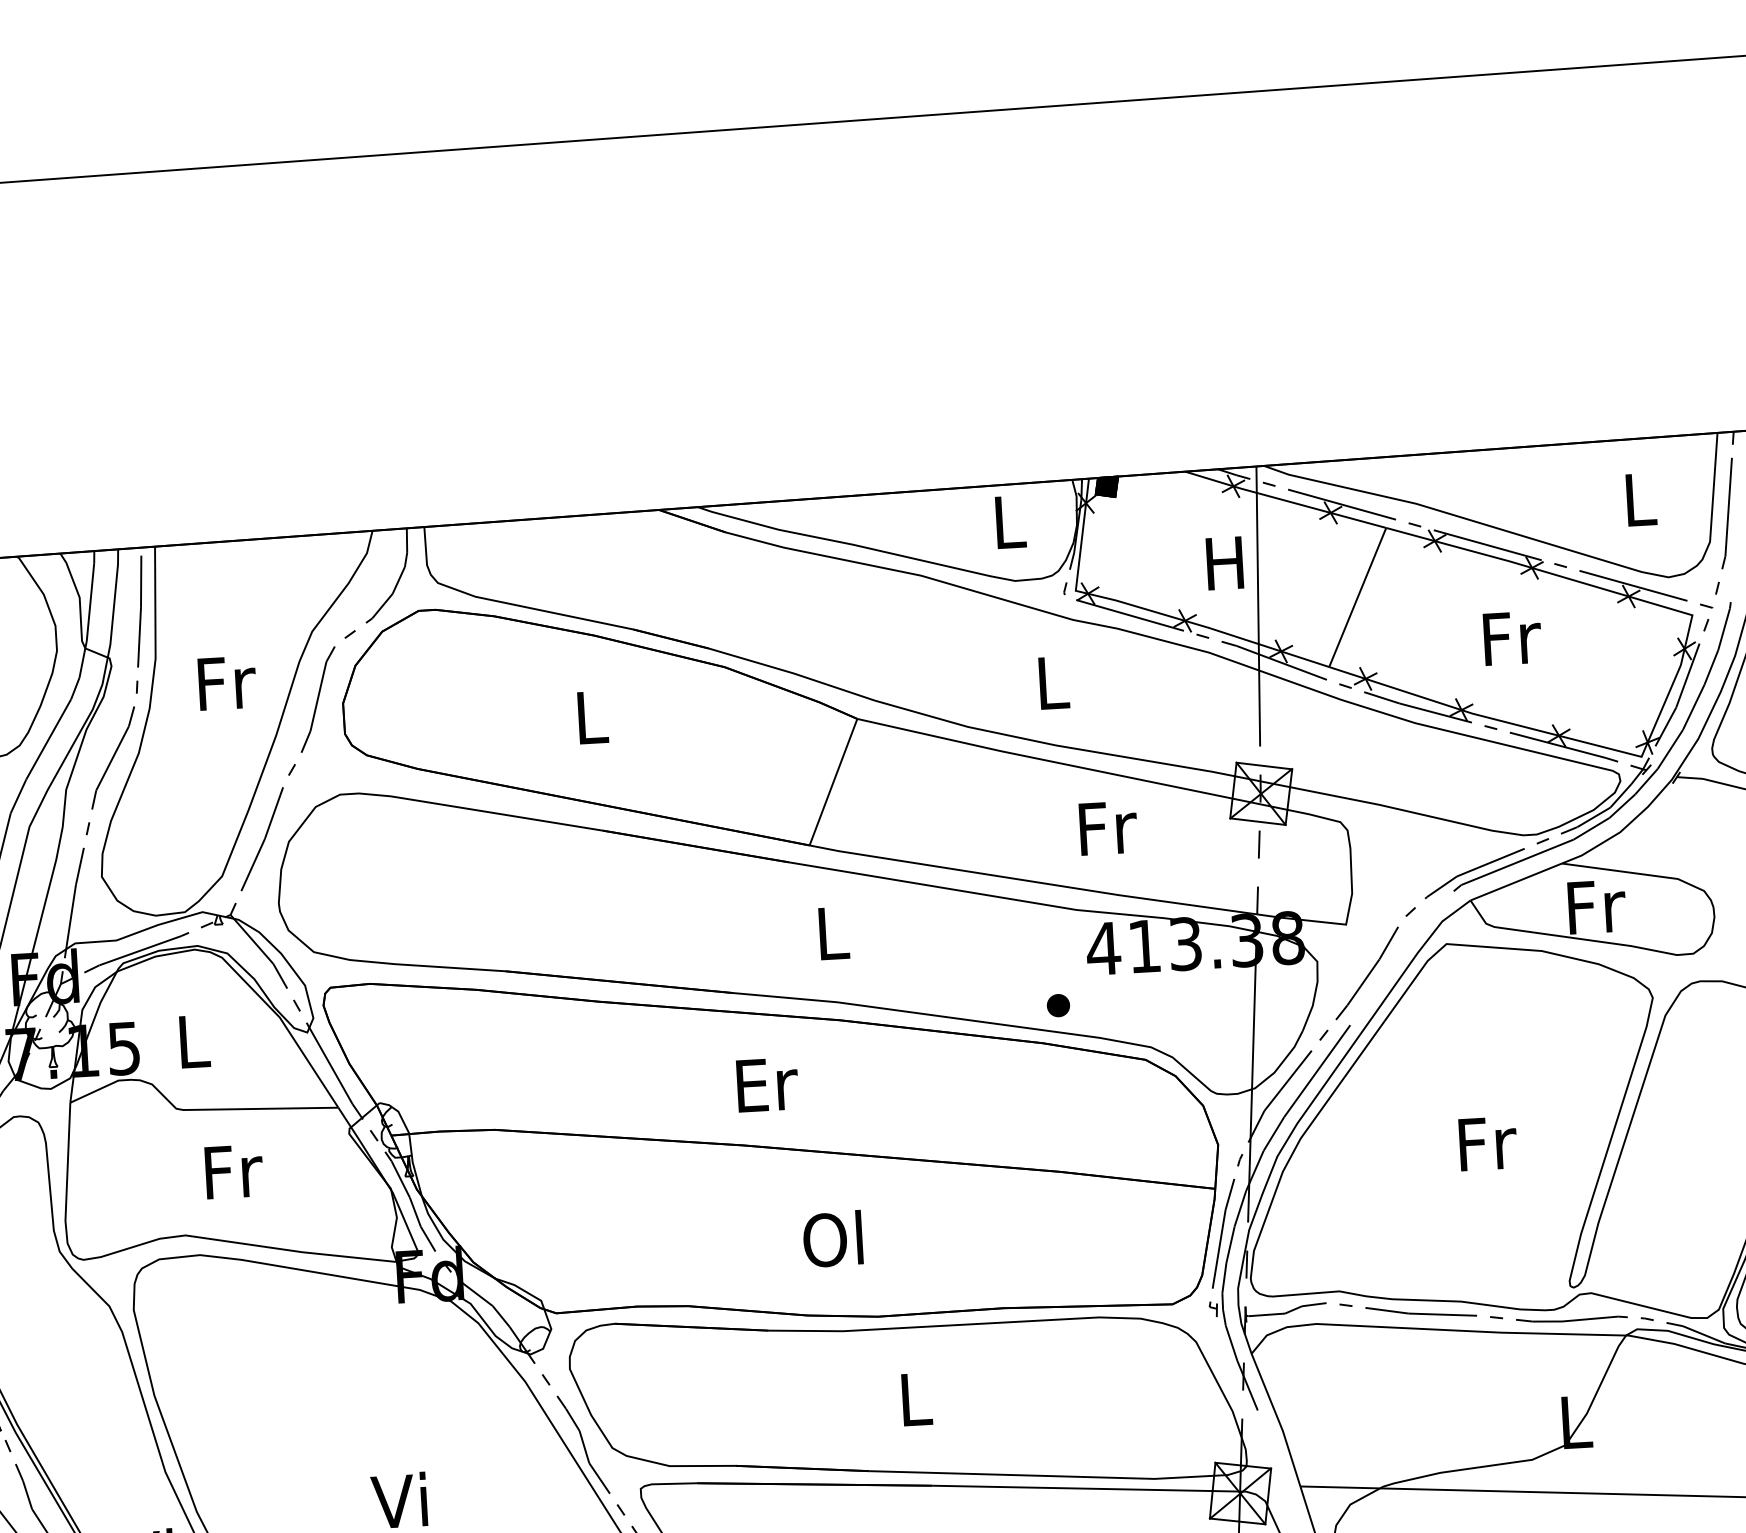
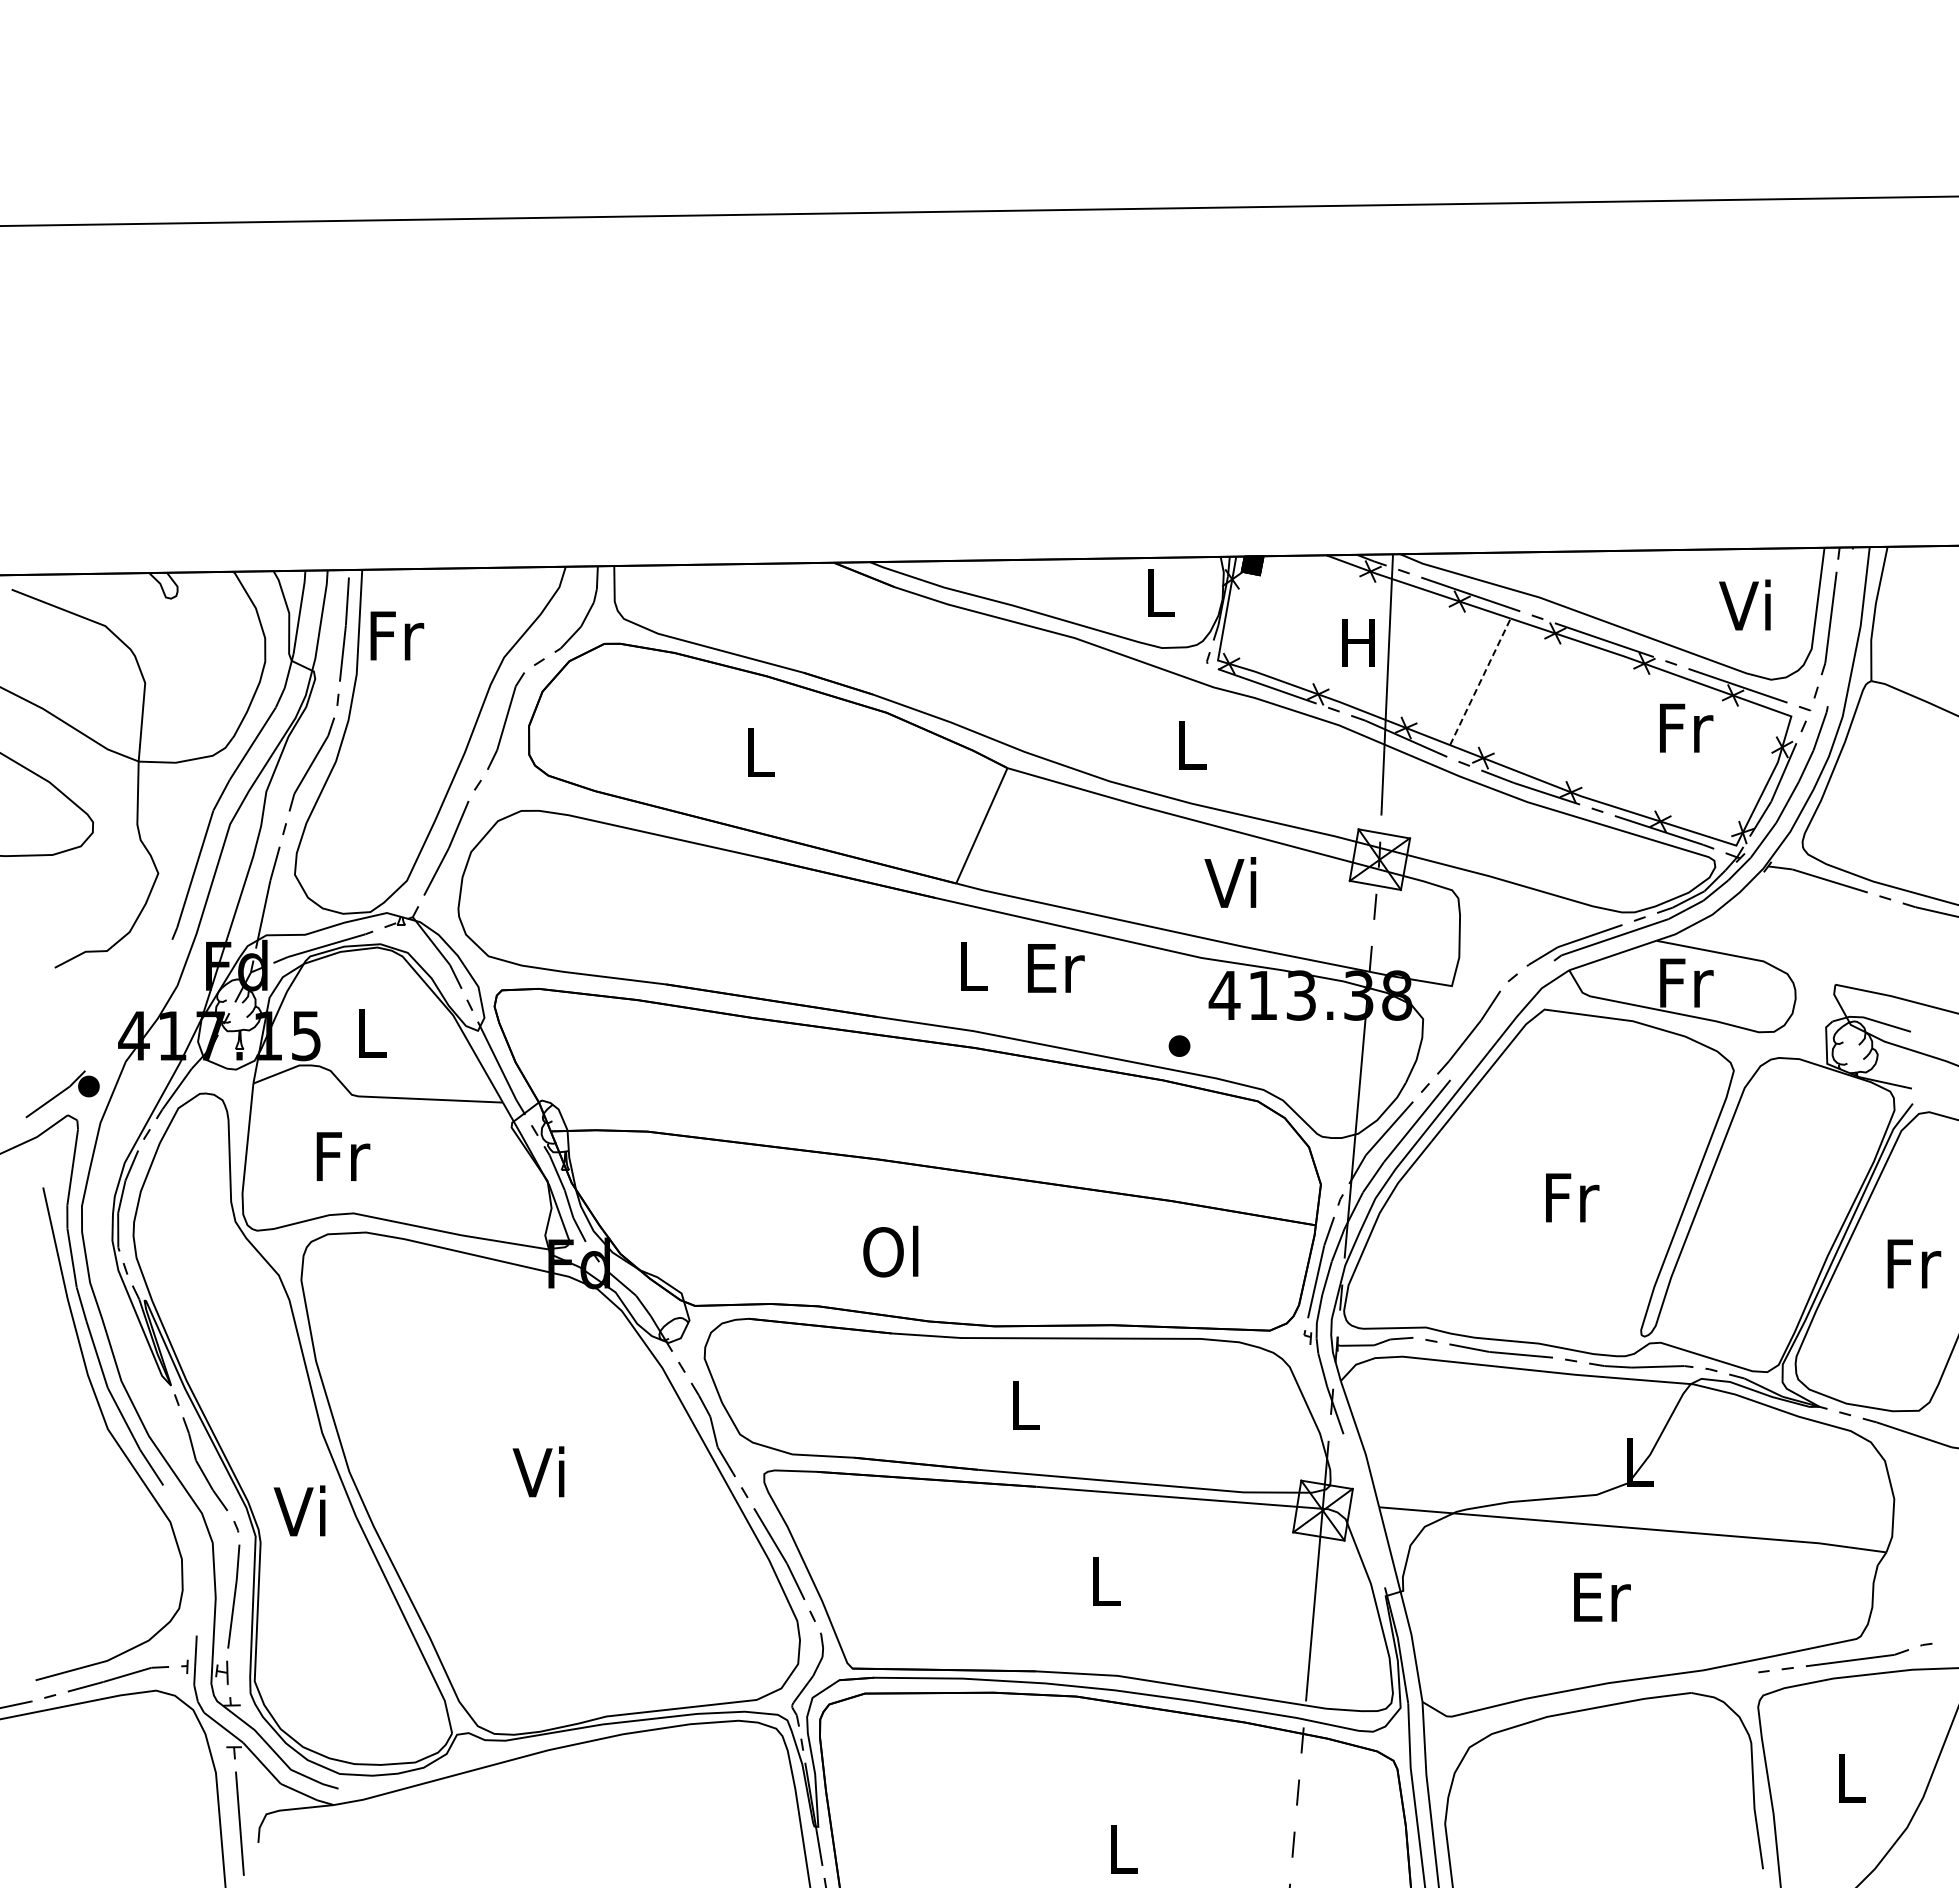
text: (1635, 498) -> (1744, 604), L -> Vi
line: (1357, 597) -> (1480, 681), solid -> dashed
text: (1512, 637) -> (1686, 727), moved
text: (227, 682) -> (397, 635), moved
text: (1106, 827) -> (1233, 882), Fr -> Vi
text: (767, 1084) -> (1056, 968), moved
text: (234, 1171) -> (343, 1156), moved
text: (832, 1238) -> (890, 1251), moved

